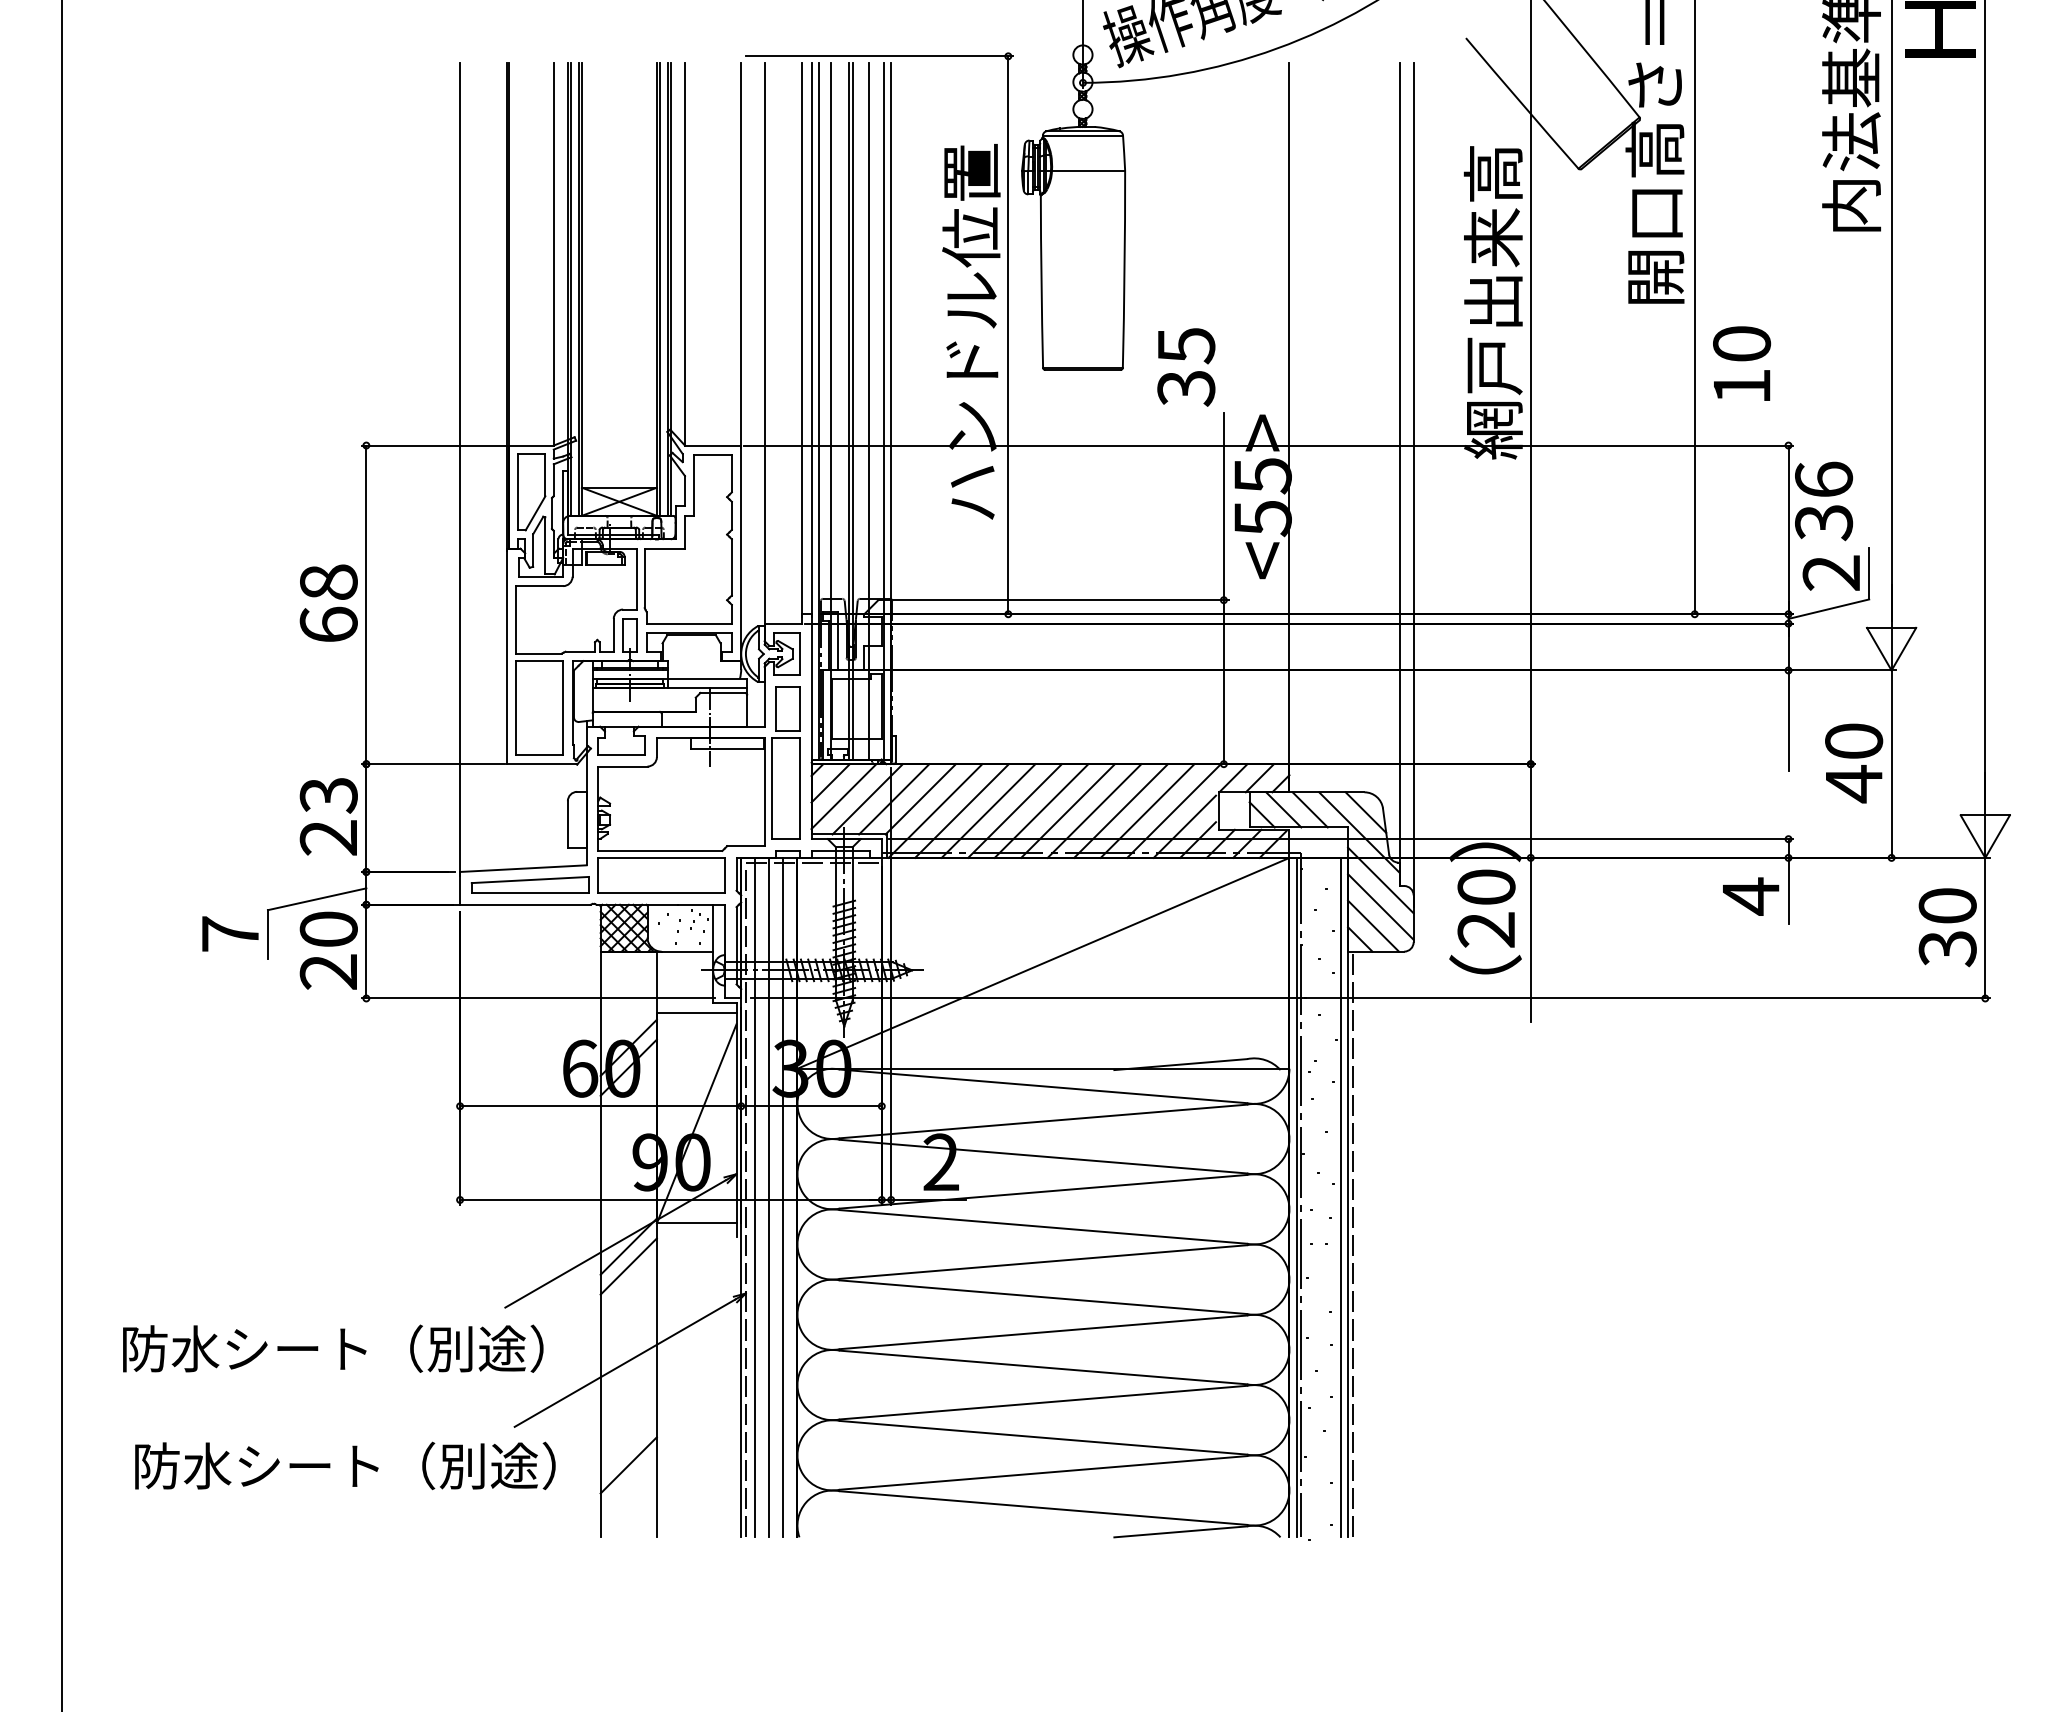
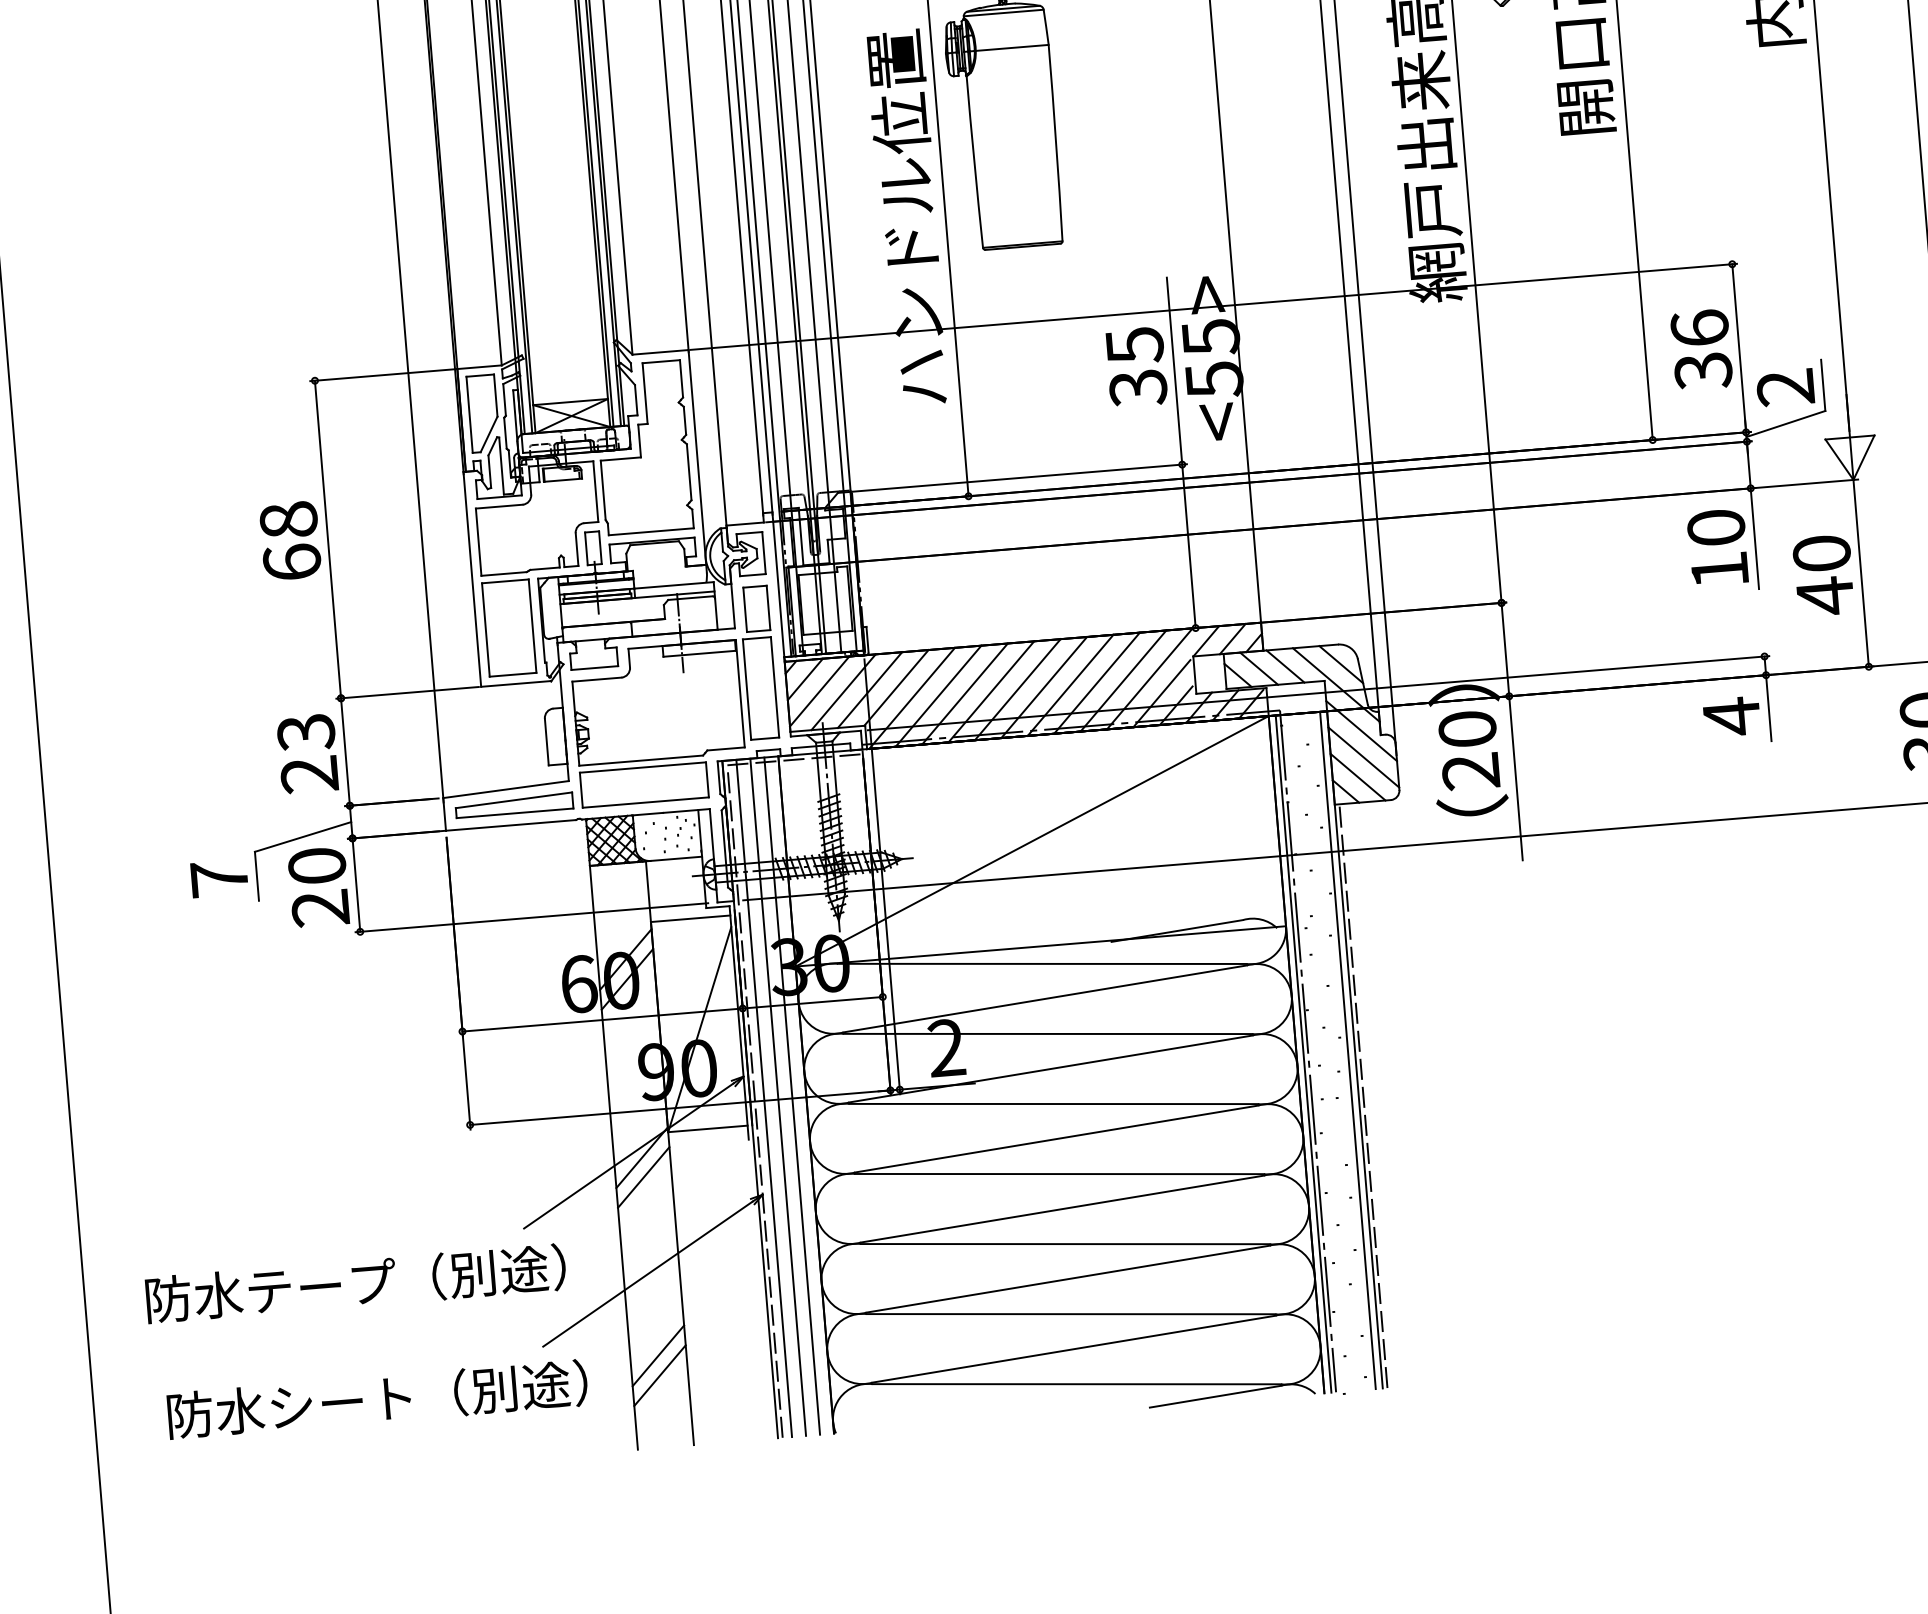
text: (1742, 363) -> (1718, 547), moved
text: (1186, 367) -> (1136, 367), moved
text: (1824, 501) -> (1702, 349), moved
text: (299, 1347) -> (322, 1285), 防水シート（別途） -> 防水テープ（別途）
line: (628, 1445) -> (658, 1355), added

